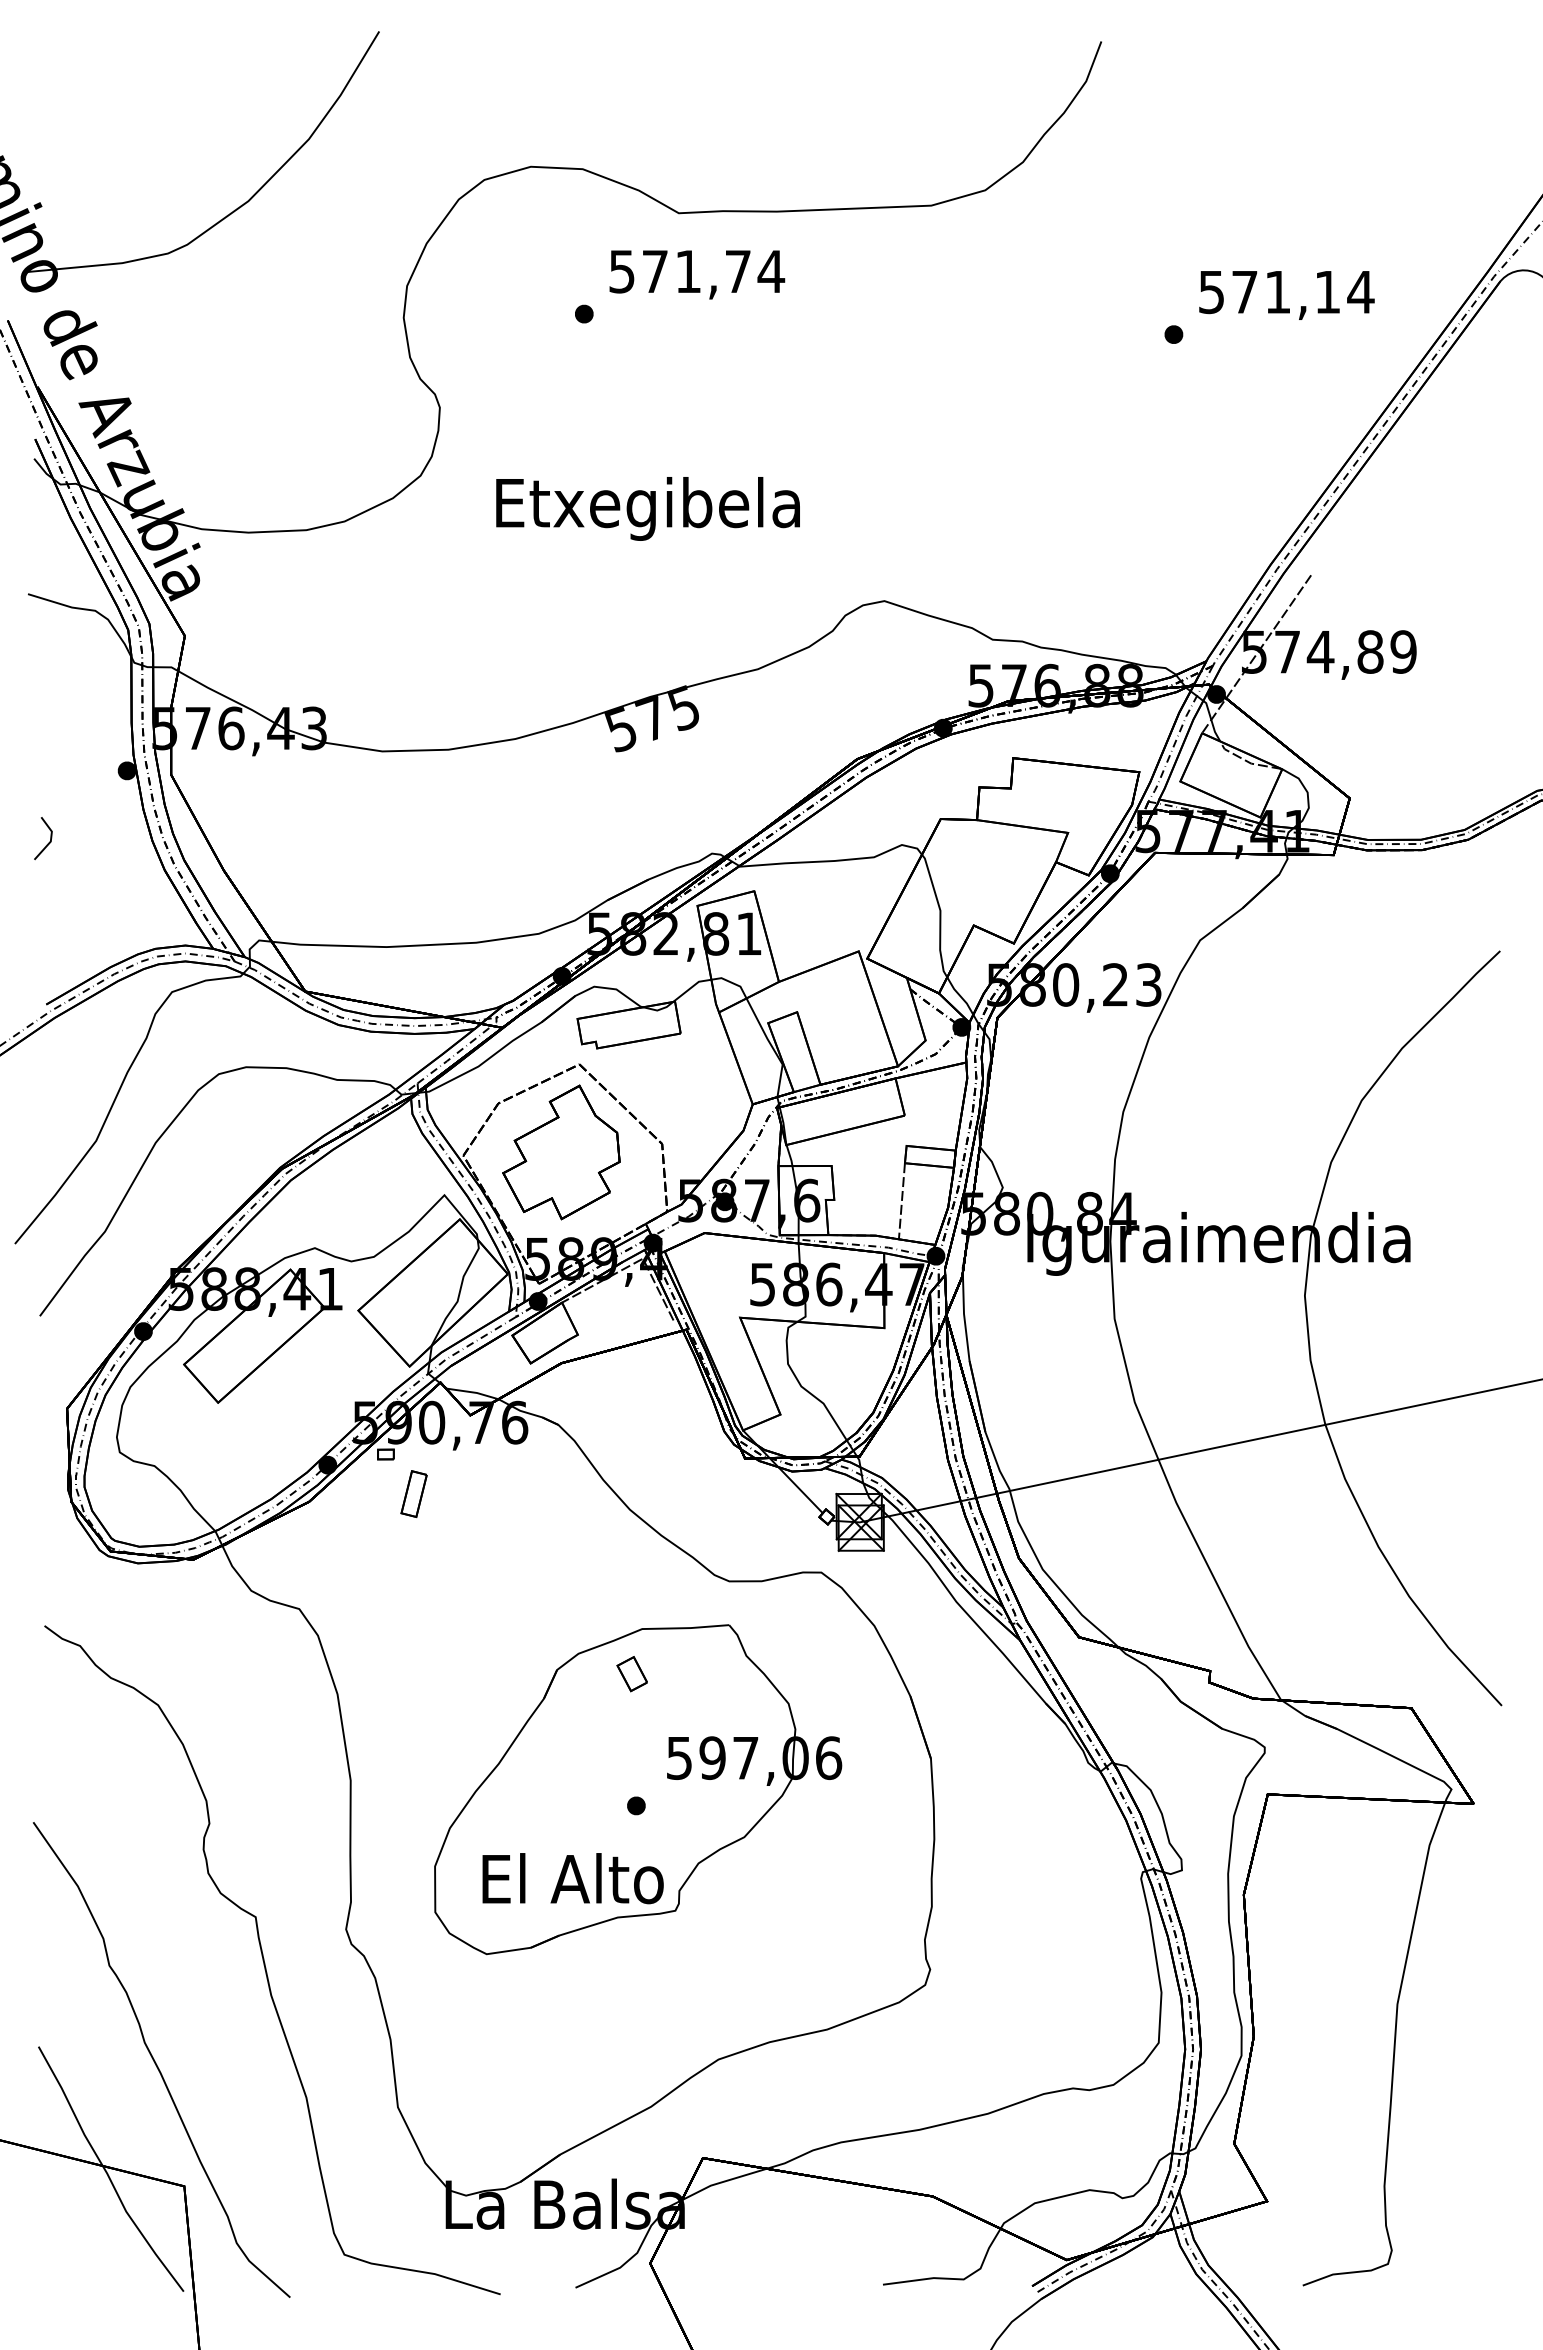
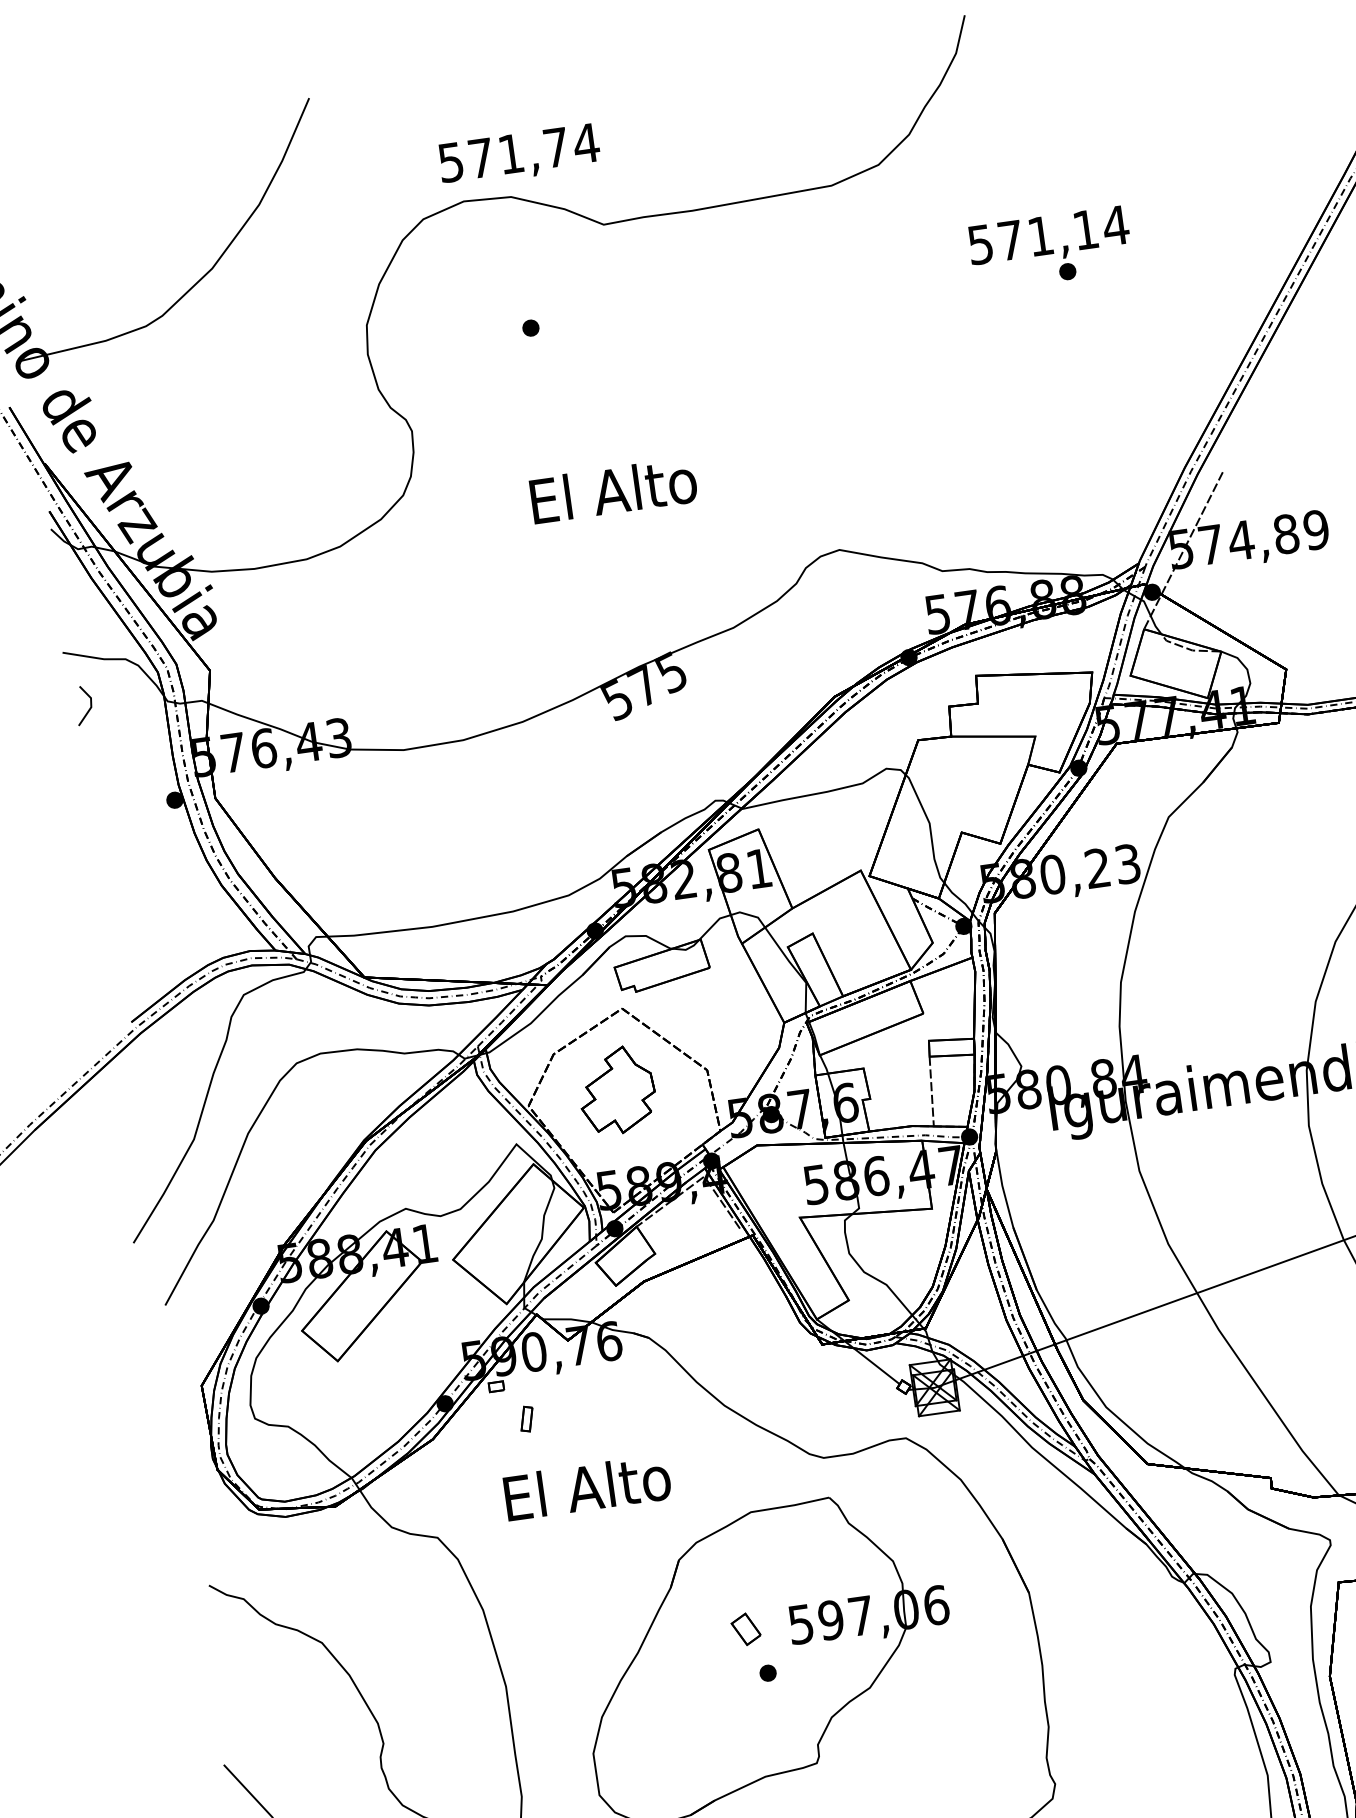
text: (697, 274) -> (519, 155), moved
text: (1286, 295) -> (1048, 238), moved
text: (647, 508) -> (612, 496), Etxegibela -> El Alto
line: (48, 842) -> (89, 708), moved
part: (561, 1152) -> (617, 1090), size x0.7
part: (413, 1494) -> (526, 1419), size x0.6
part: (631, 1674) -> (745, 1629), moved
text: (572, 1878) -> (586, 1487), moved

